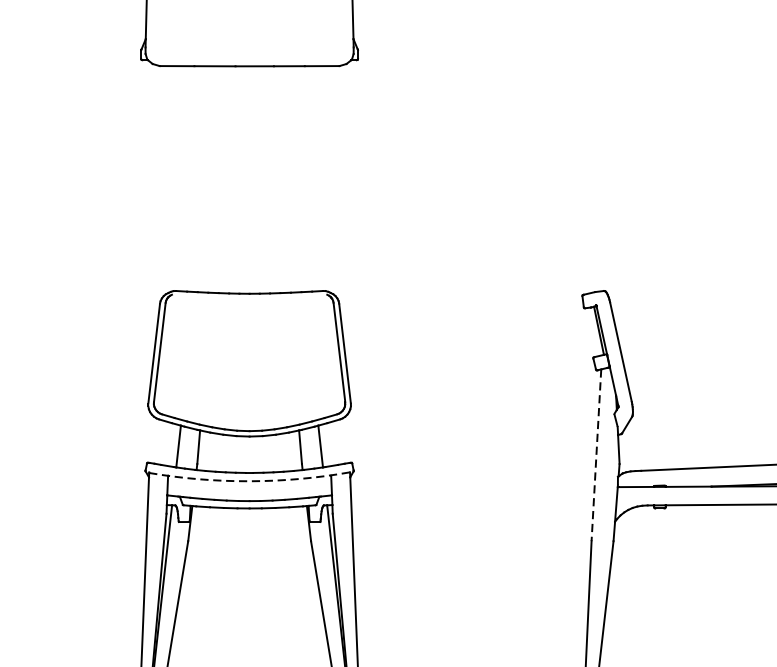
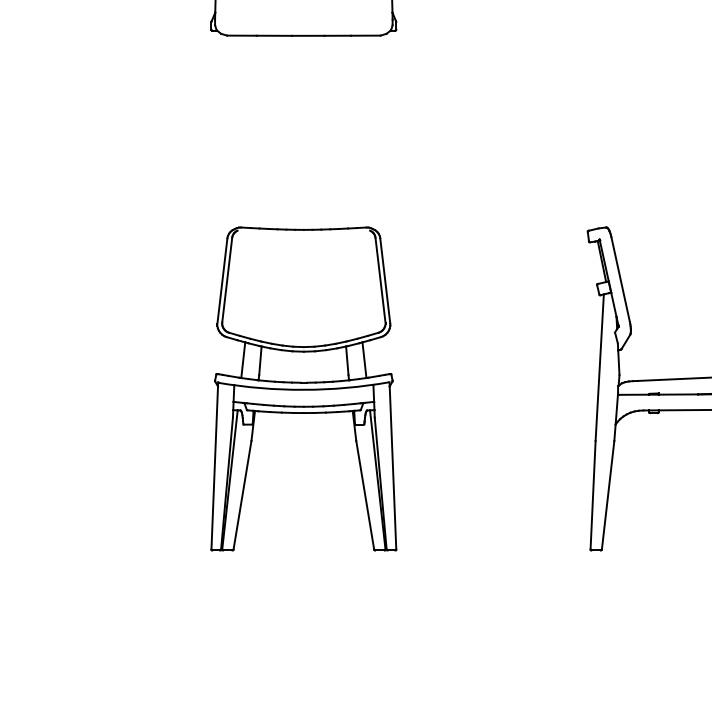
line: (596, 456) -> (599, 368), dashed -> solid
arc: (249, 480) -> (303, 389), dashed -> solid

